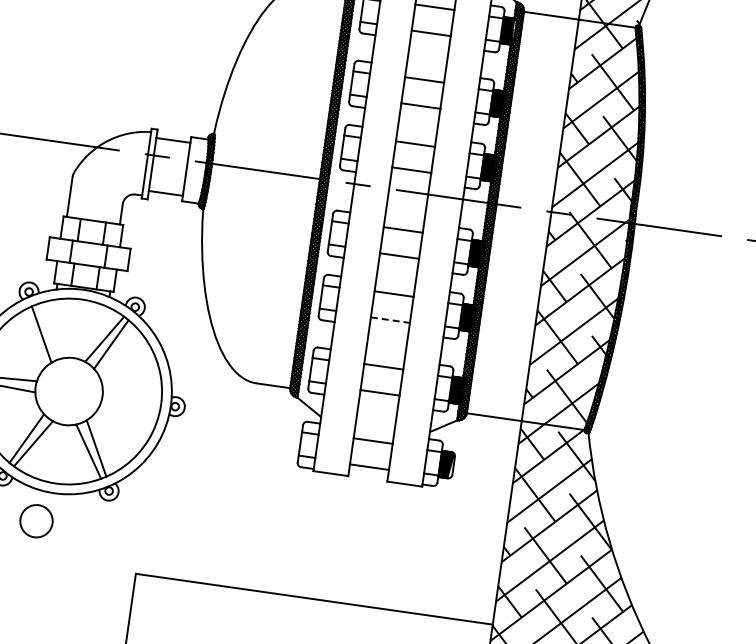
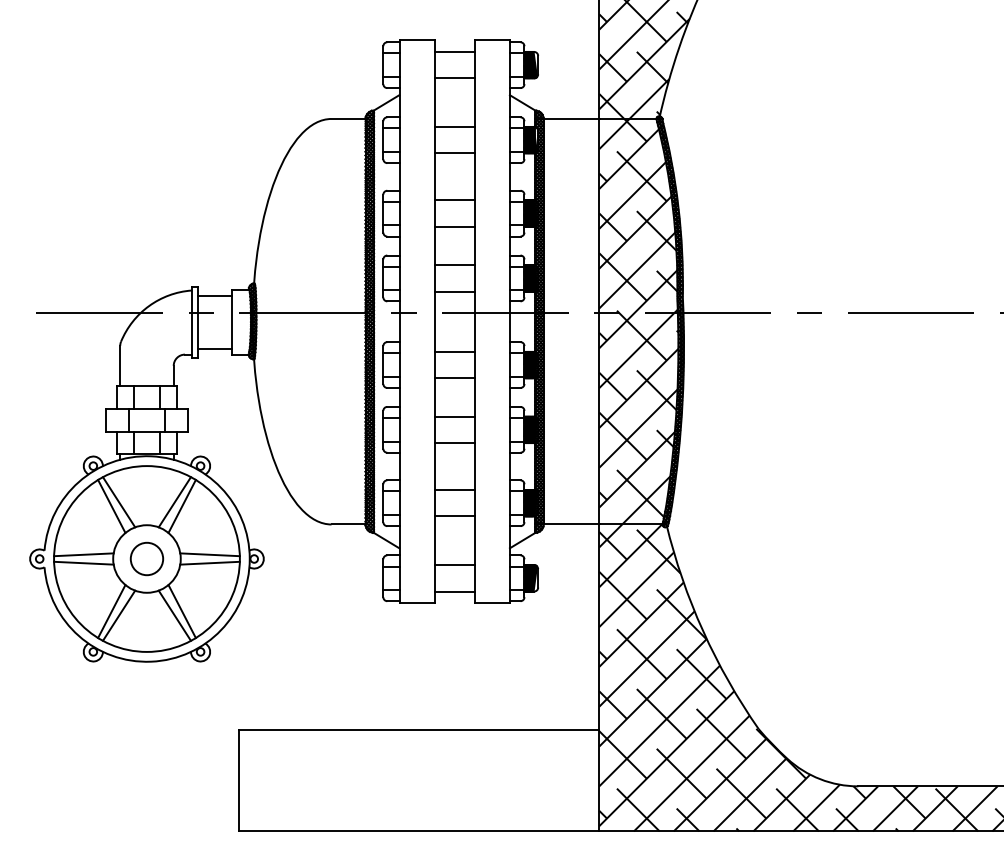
line: (390, 320) -> (455, 443), dashed -> solid
line: (48, 331) -> (118, 502), added
line: (131, 395) -> (209, 554), added
line: (130, 403) -> (209, 562), added
circle: (36, 520) -> (146, 558), moved

